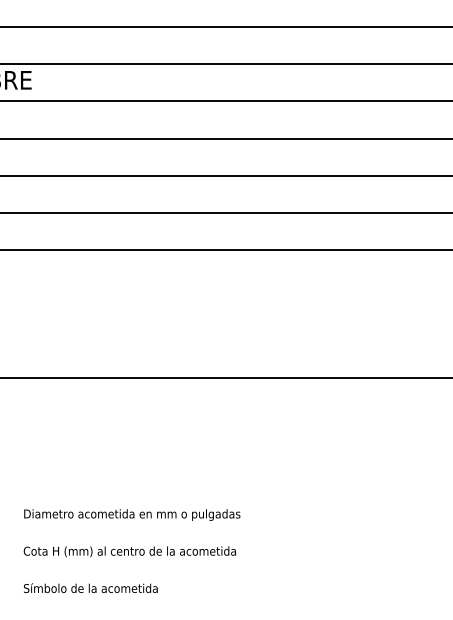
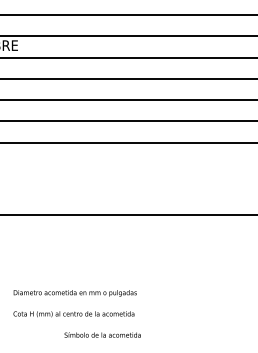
text: (90, 587) -> (102, 334), moved

